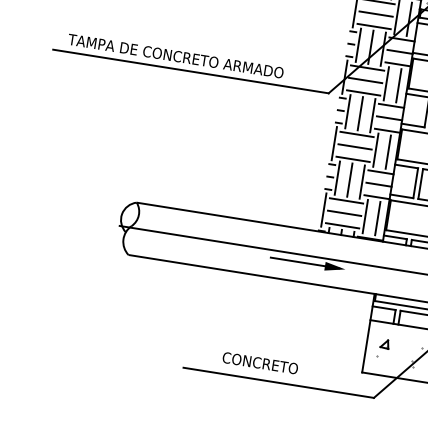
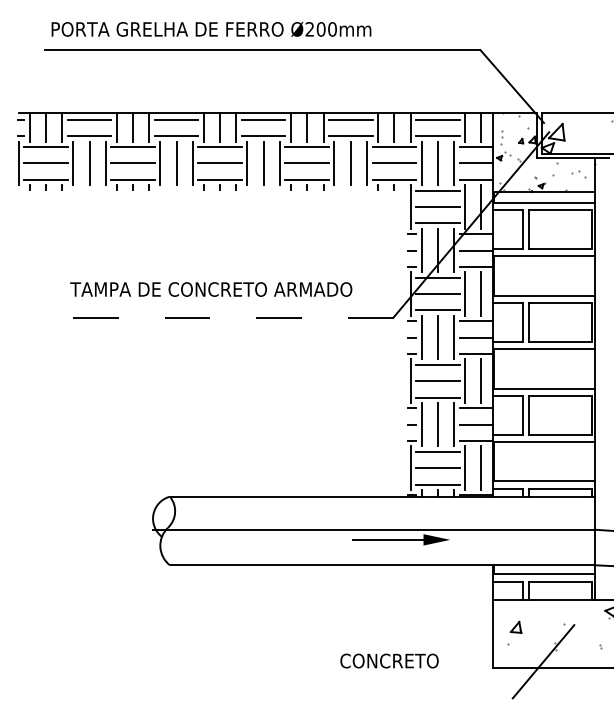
text: (176, 56) -> (211, 289), moved
line: (190, 71) -> (212, 317), solid -> dashed
text: (260, 362) -> (389, 660), moved
line: (278, 382) -> (387, 698), removed

